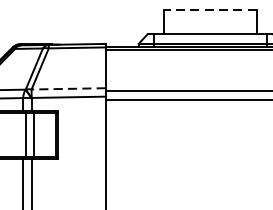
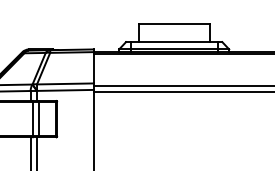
line: (210, 10) -> (174, 23), dashed -> solid
line: (67, 88) -> (64, 83), dashed -> solid

